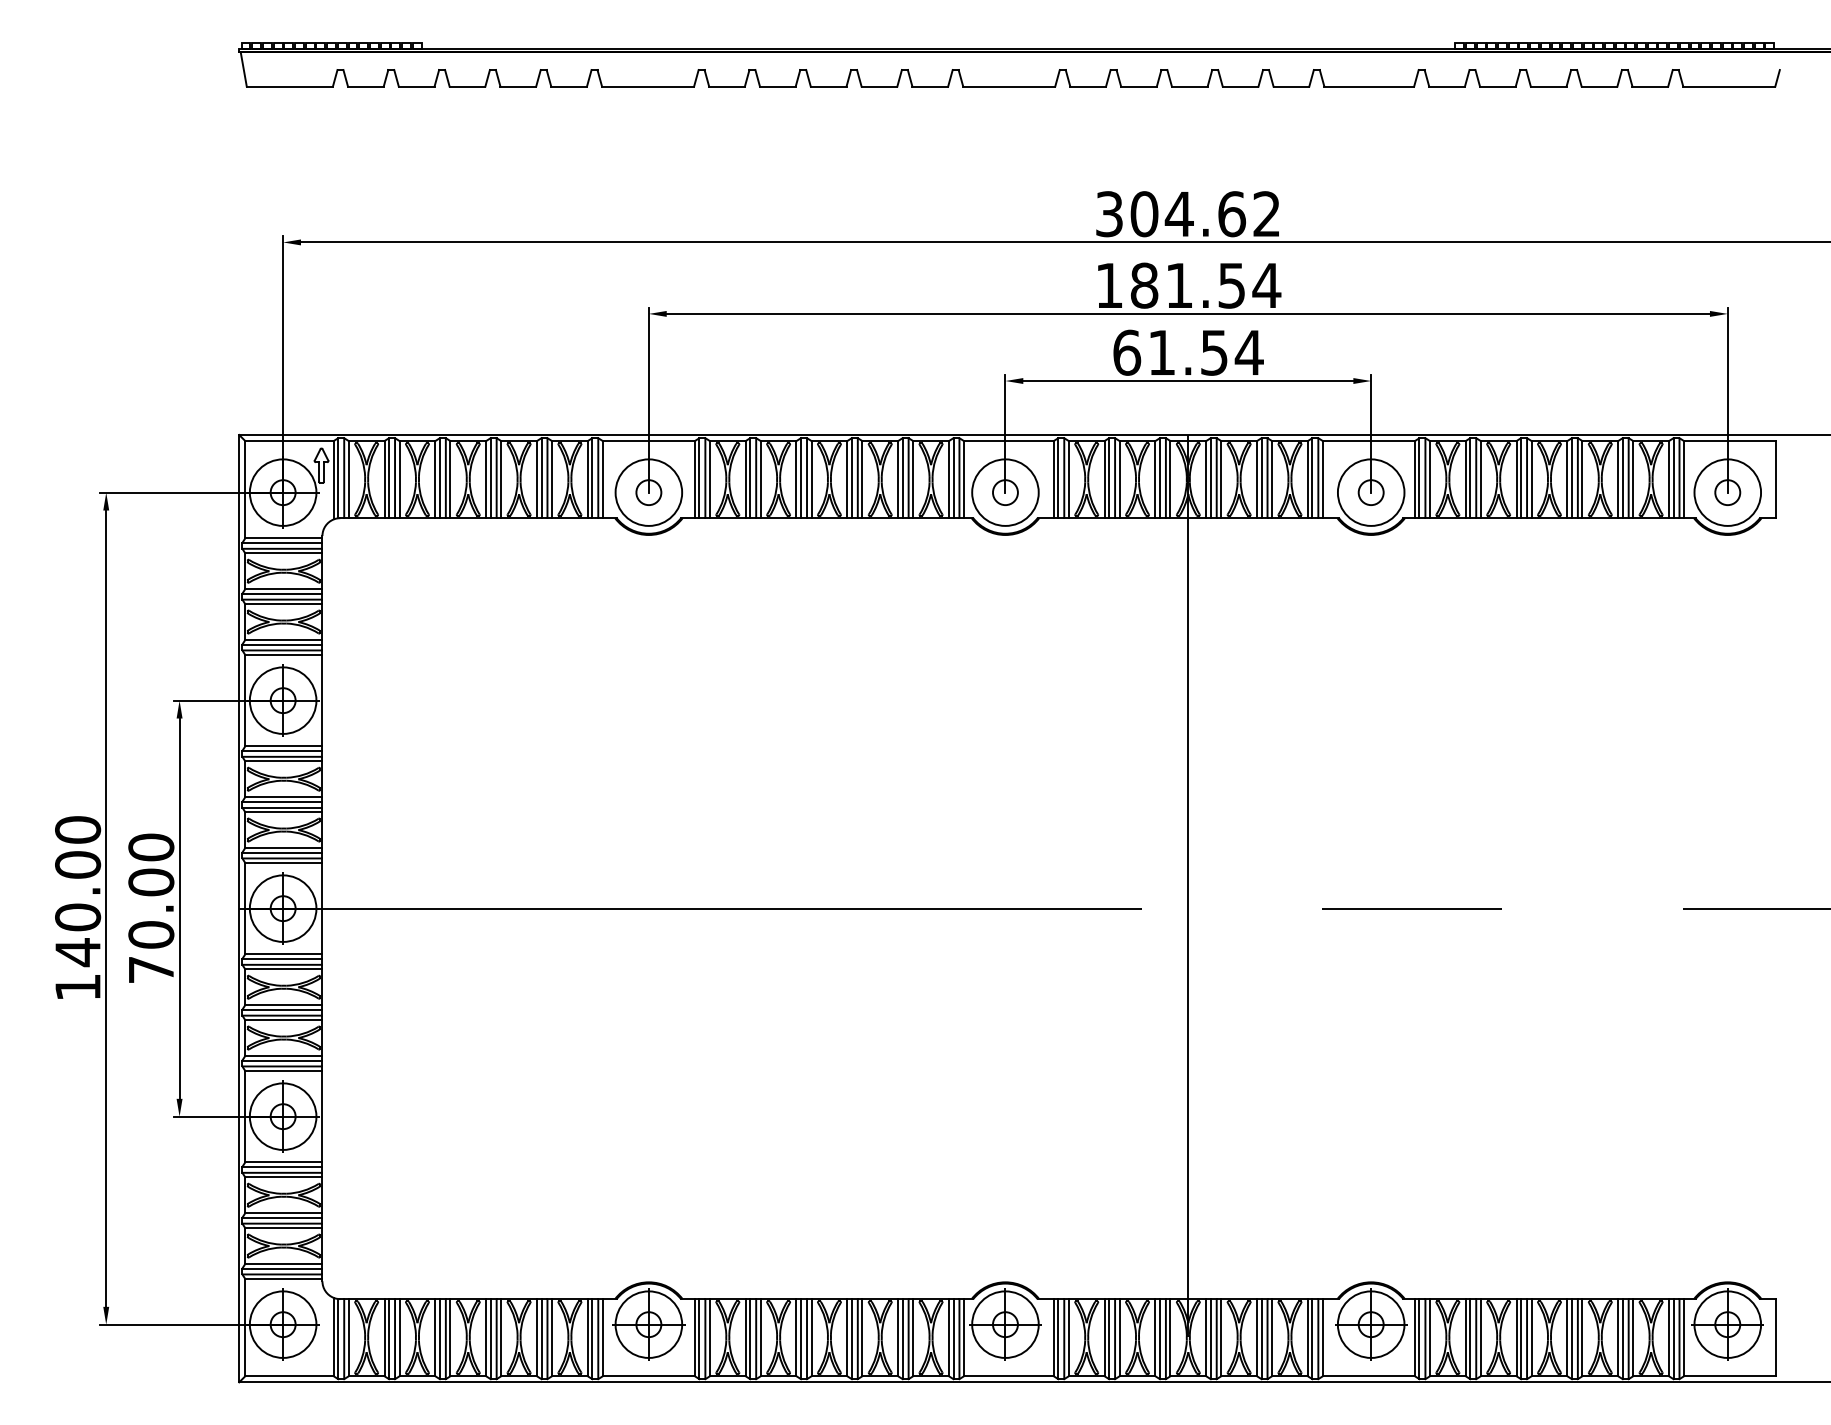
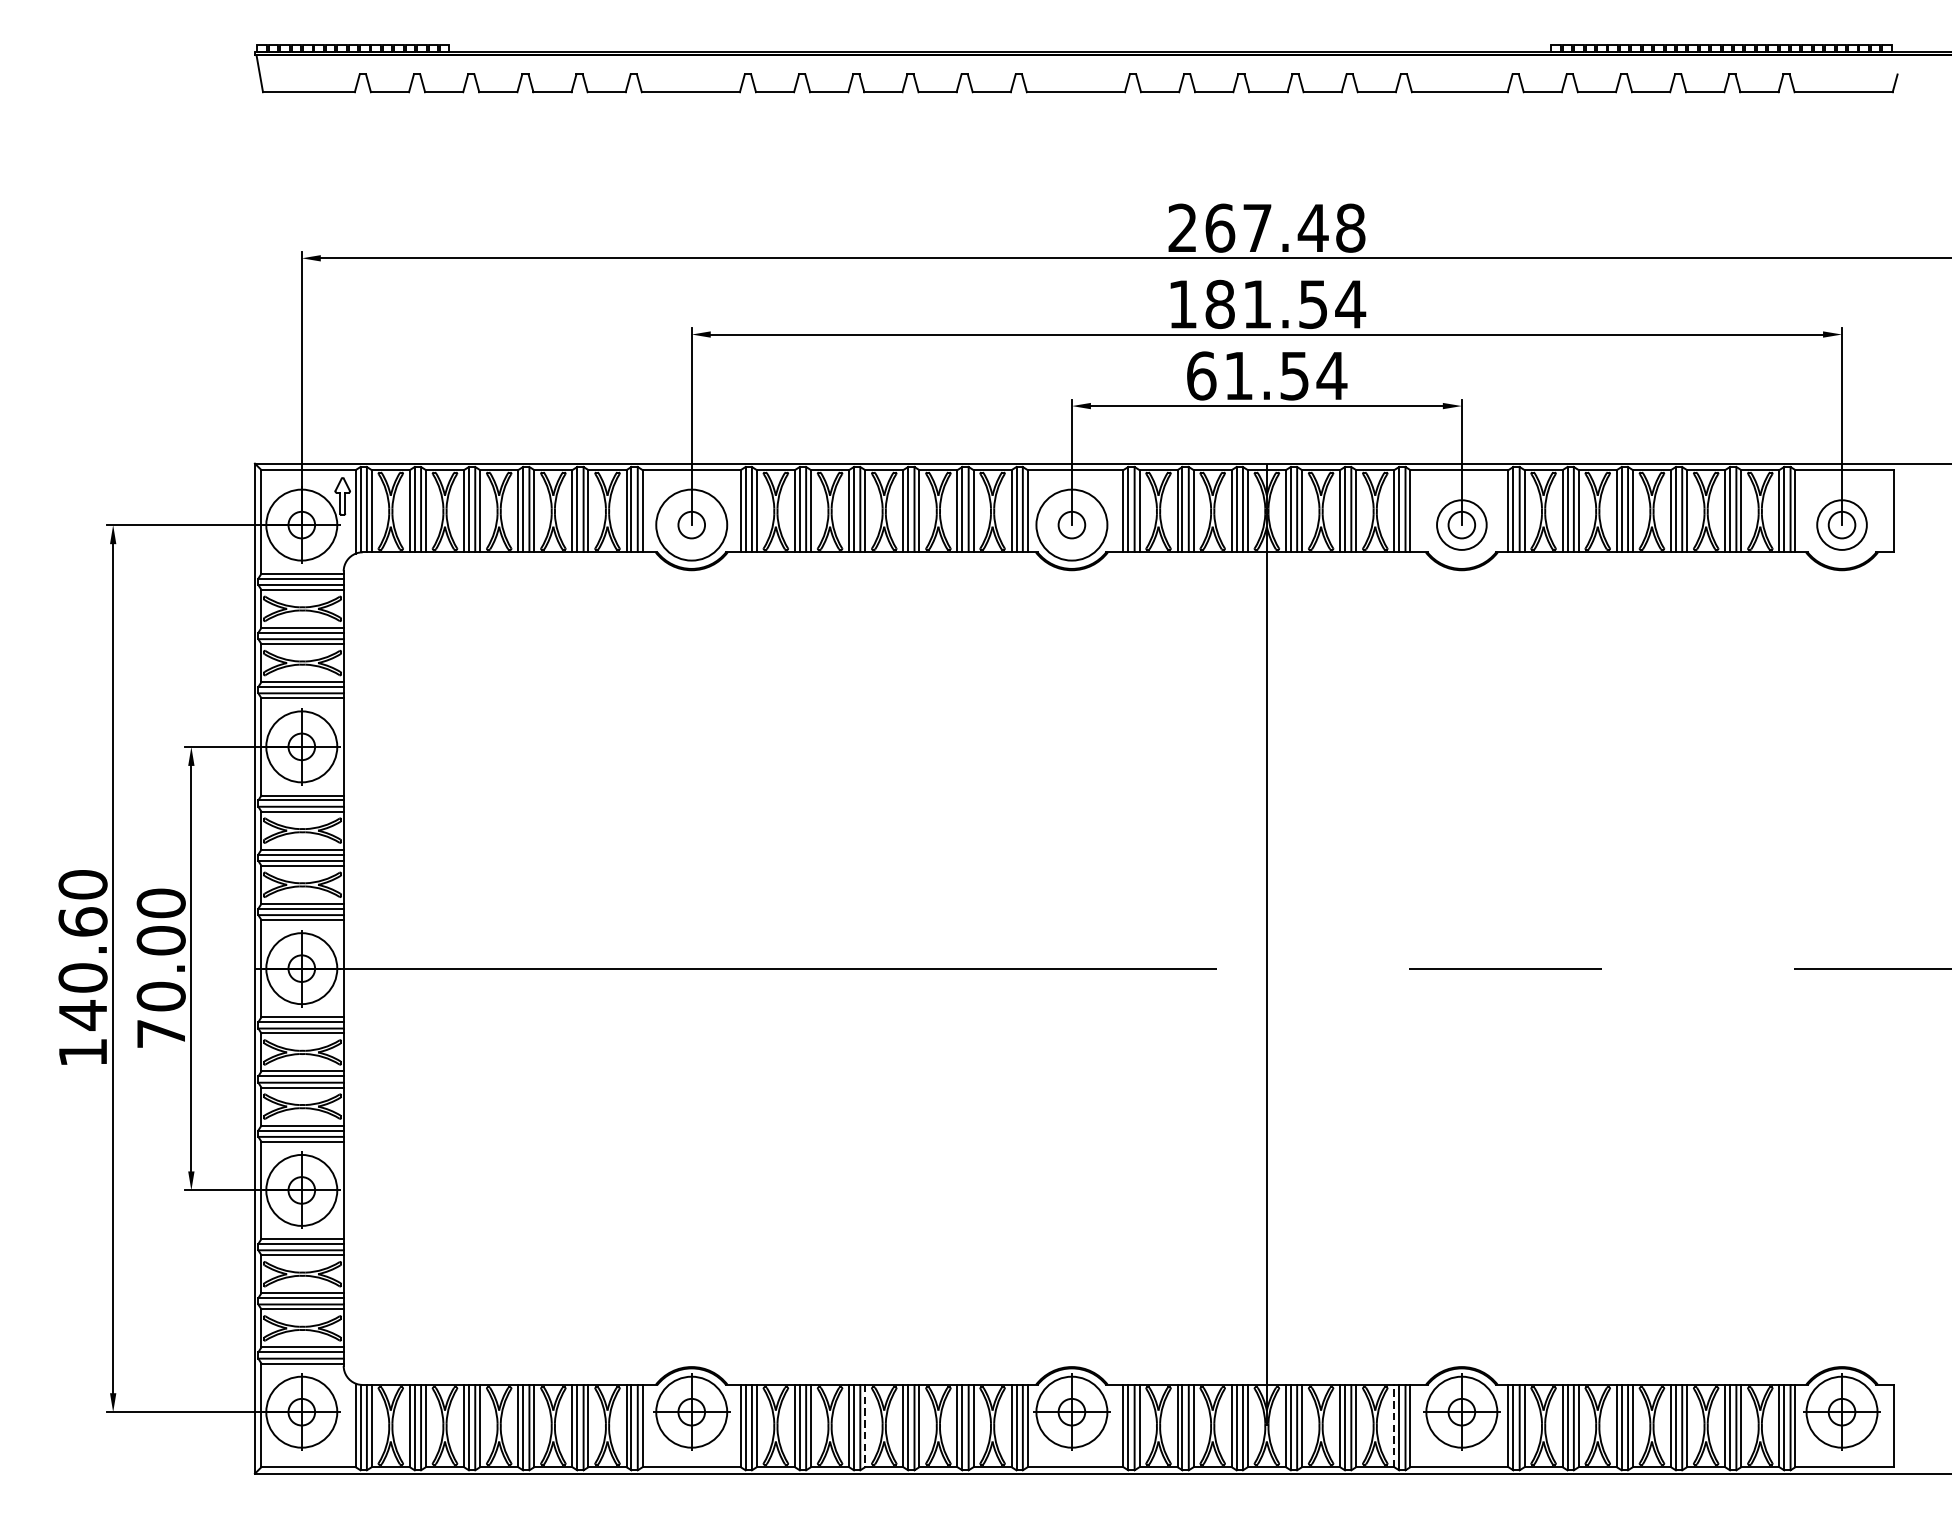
text: (1188, 214) -> (1267, 228), 304.62 -> 267.48
circle: (1370, 492) -> (1461, 524), size x0.7
circle: (1727, 492) -> (1841, 524), size x0.7
text: (77, 864) -> (82, 921), 140.00 -> 140.60
line: (811, 1337) -> (865, 1425), solid -> dashed
line: (1307, 1337) -> (1393, 1425), solid -> dashed

